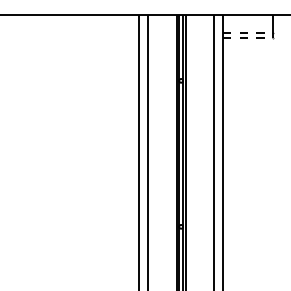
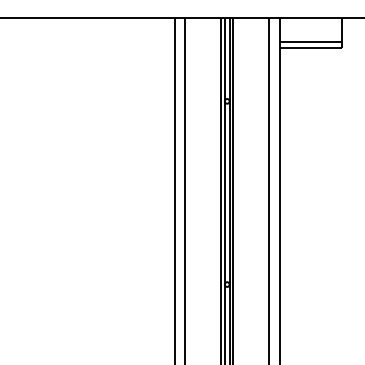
line: (248, 33) -> (311, 41), dashed -> solid
line: (248, 37) -> (311, 47), dashed -> solid

